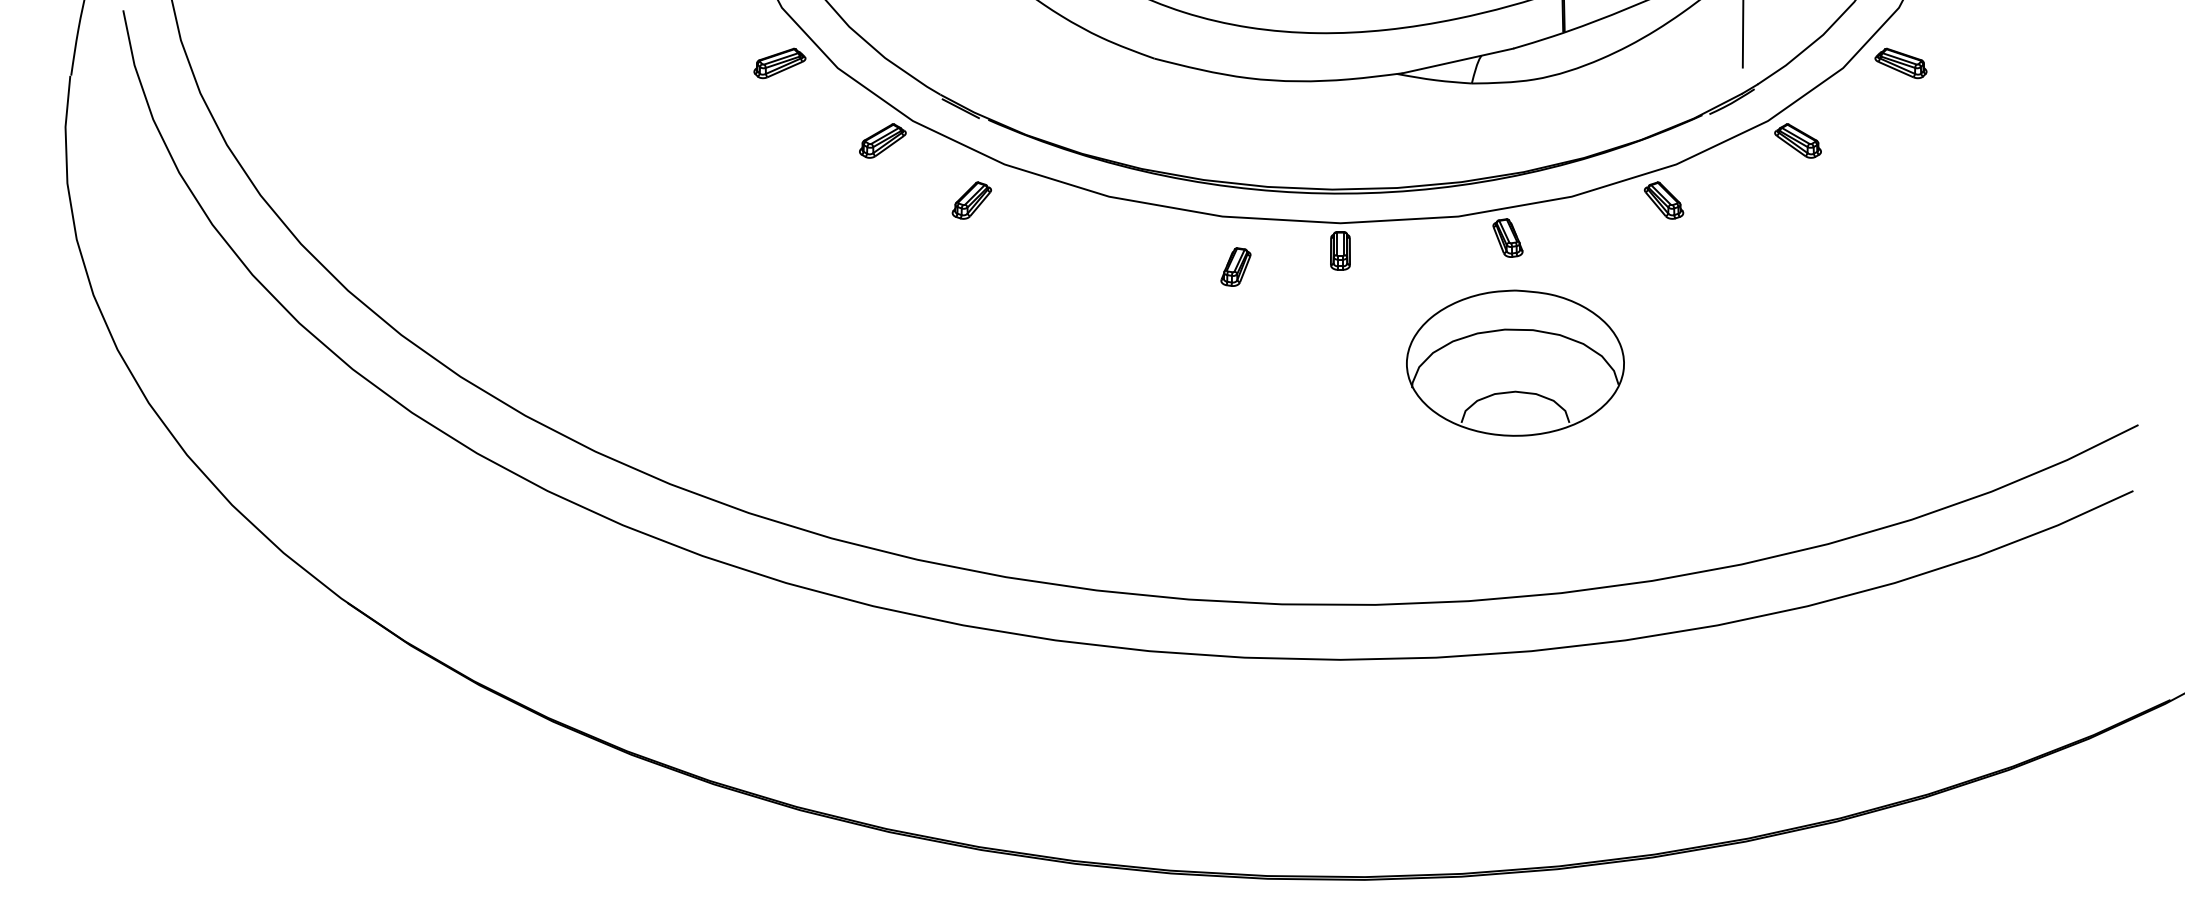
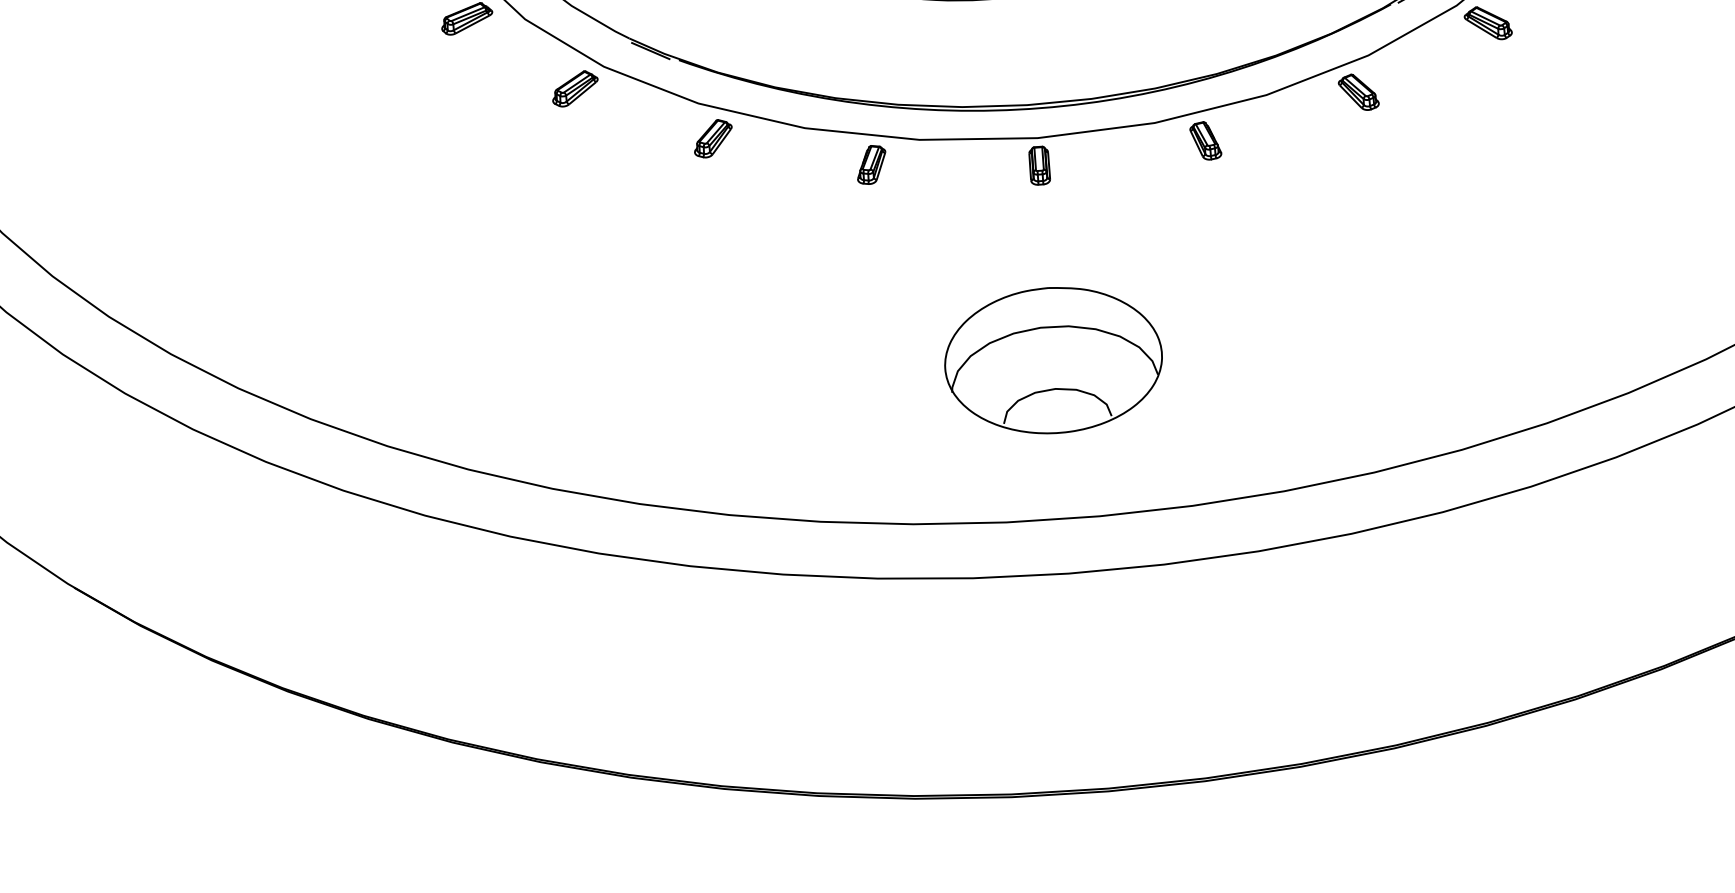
part: (971, 200) -> (712, 138), moved
part: (1235, 266) -> (871, 164), moved
part: (1515, 362) -> (1053, 359), moved

